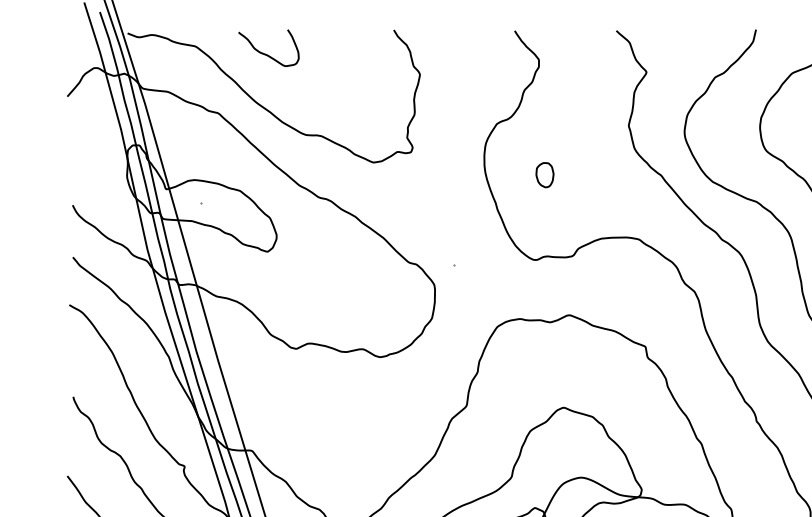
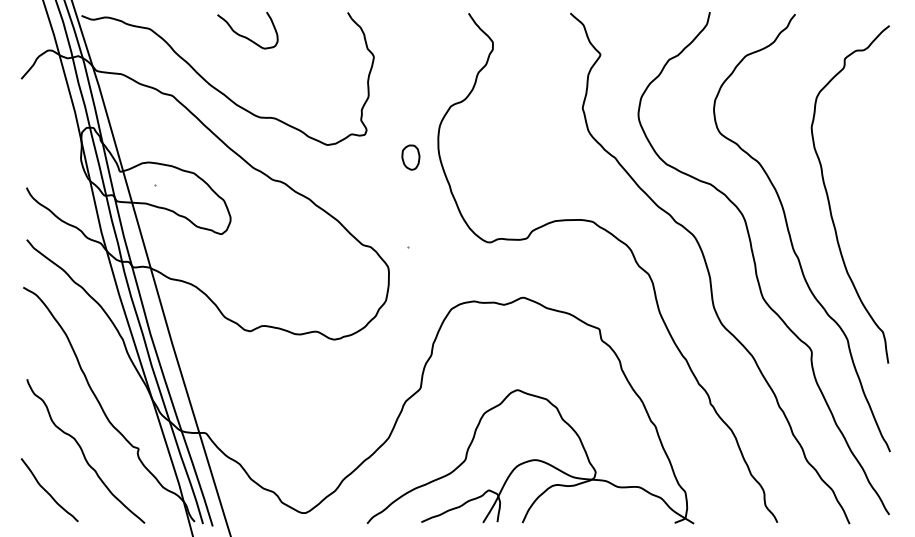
curve: (267, 54) -> (246, 36), moved
part: (544, 175) -> (410, 157), moved

